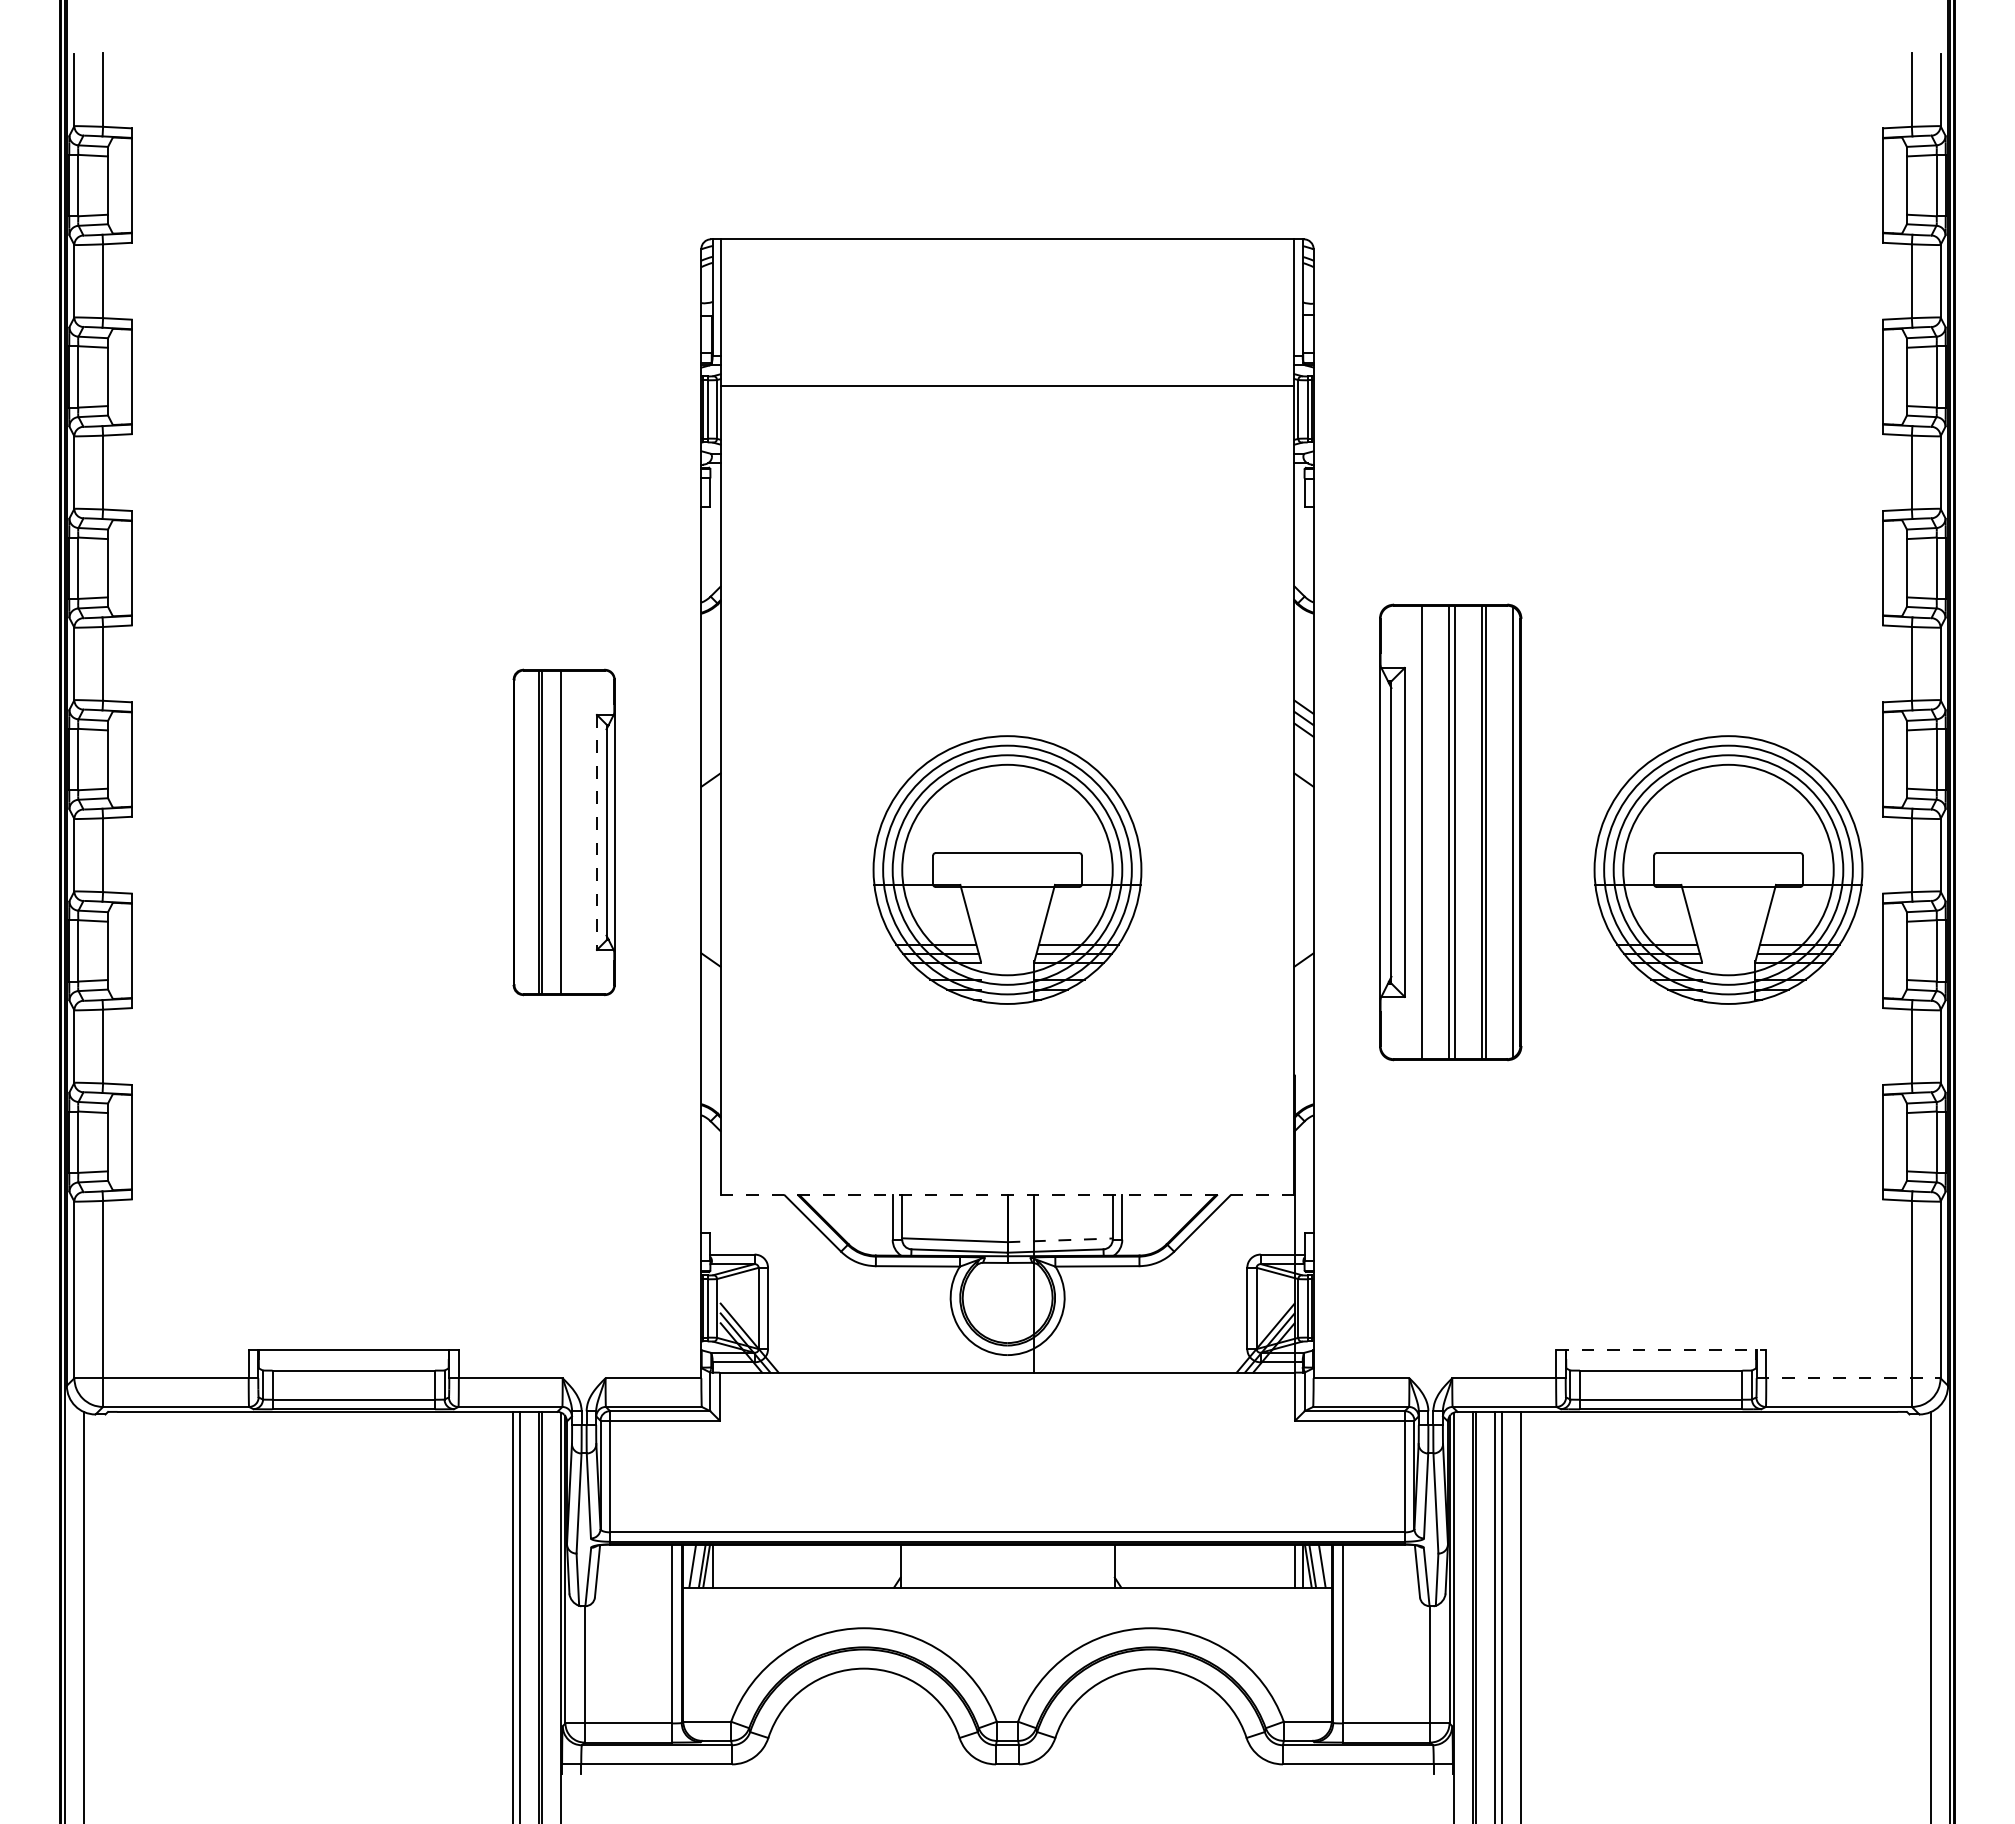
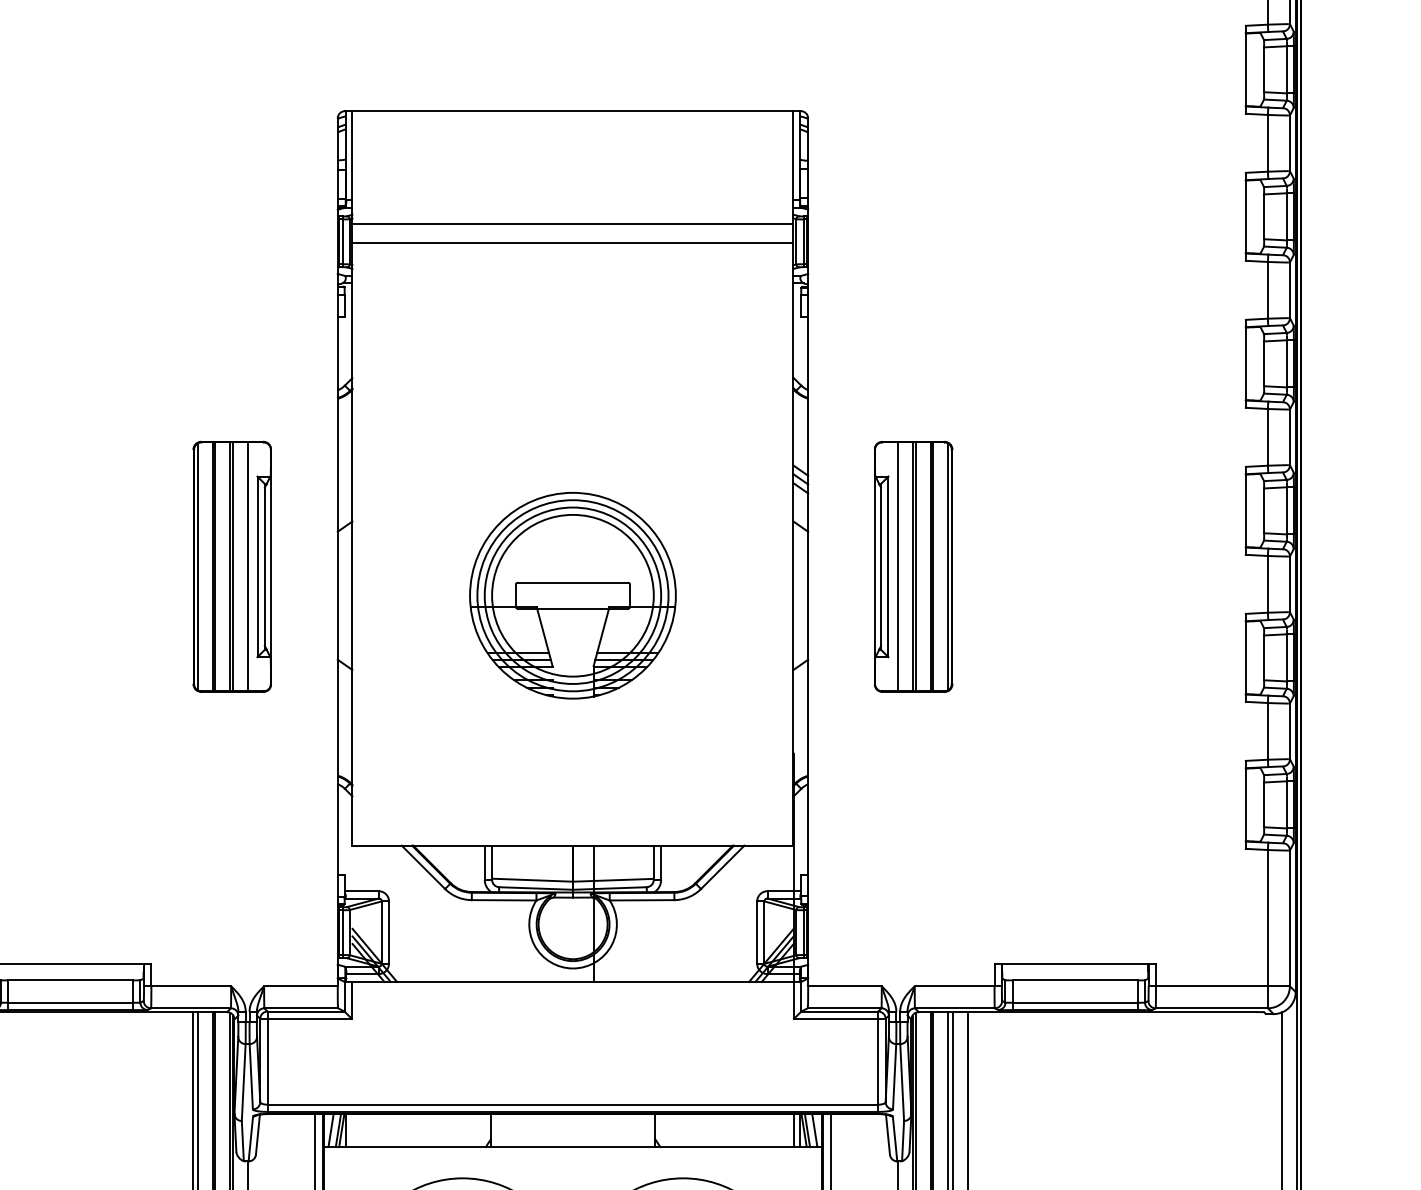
line: (1007, 411) -> (572, 243), added
line: (519, 832) -> (197, 566), added
line: (565, 832) -> (233, 566), added
line: (584, 832) -> (247, 566), added
line: (596, 832) -> (257, 566), dashed -> solid
part: (1450, 832) -> (913, 566), size x0.71
part: (1728, 869) -> (1126, 595), removed
line: (1007, 1195) -> (572, 845), dashed -> solid
line: (1060, 1240) -> (613, 880), dashed -> solid
line: (1661, 1349) -> (1075, 964), dashed -> solid
line: (1848, 1378) -> (1219, 986), dashed -> solid

